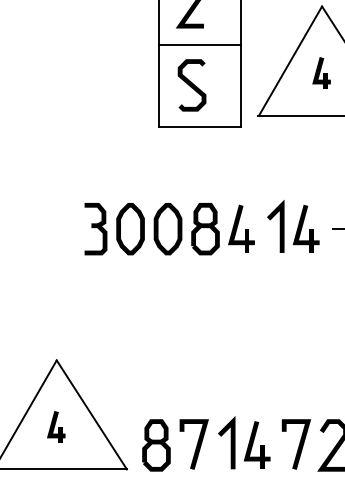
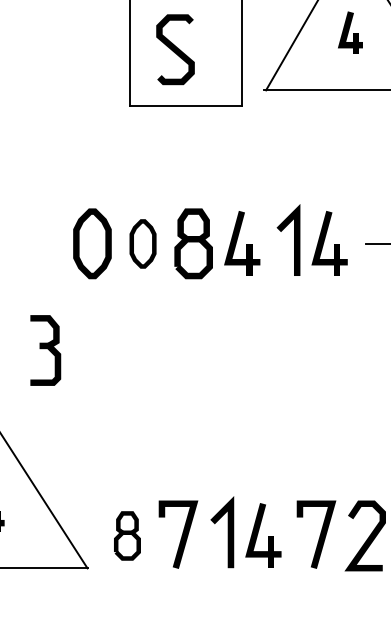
part: (95, 229) -> (45, 351), moved
part: (167, 229) -> (142, 244), size x0.7
part: (156, 445) -> (127, 536), size x0.7

